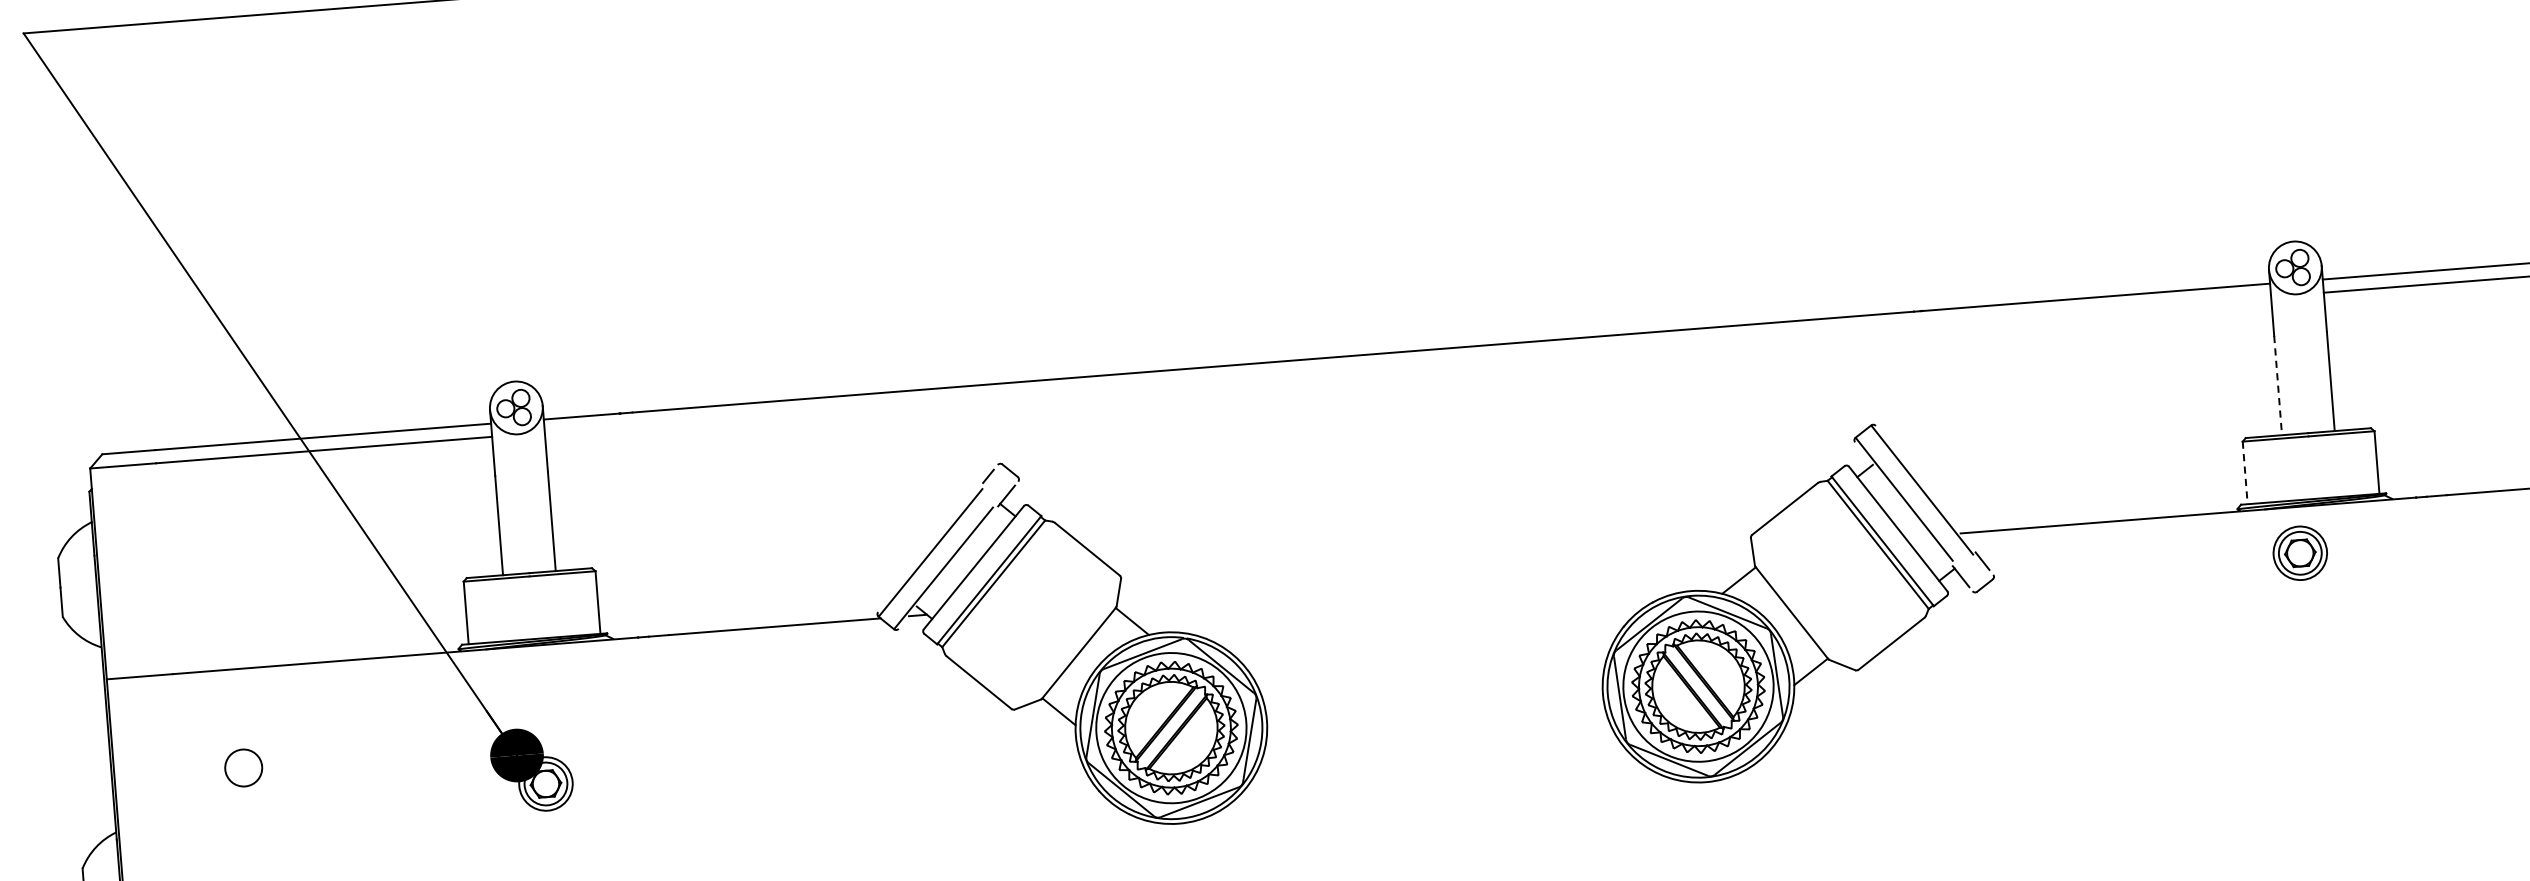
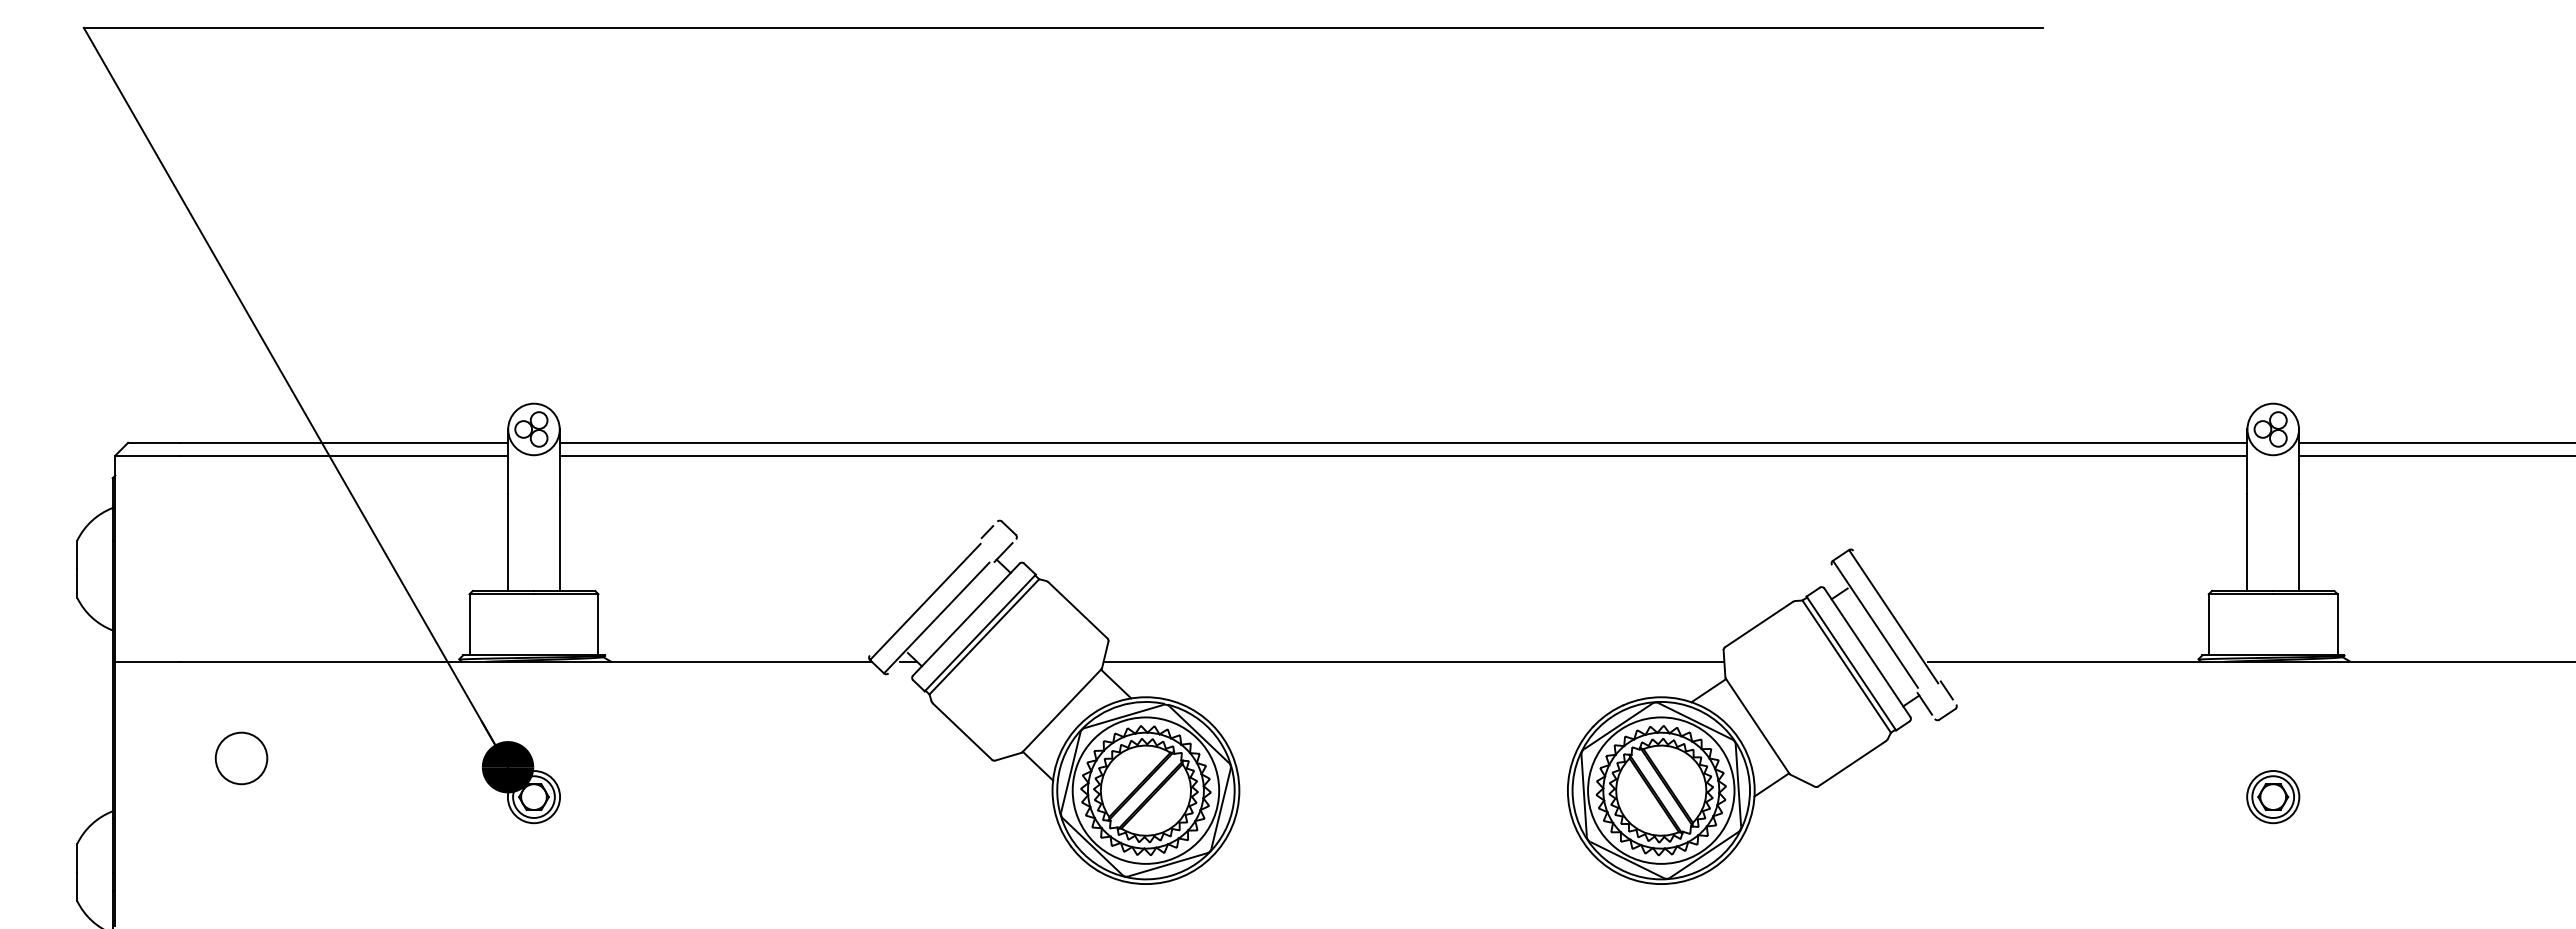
line: (1407, 364) -> (1403, 455), added
line: (2278, 385) -> (2247, 542), dashed -> solid
line: (2244, 472) -> (2208, 624), dashed -> solid
part: (2300, 553) -> (2273, 797), moved
line: (1434, 574) -> (1413, 661), added
circle: (243, 768) -> (241, 758), size x1.43

